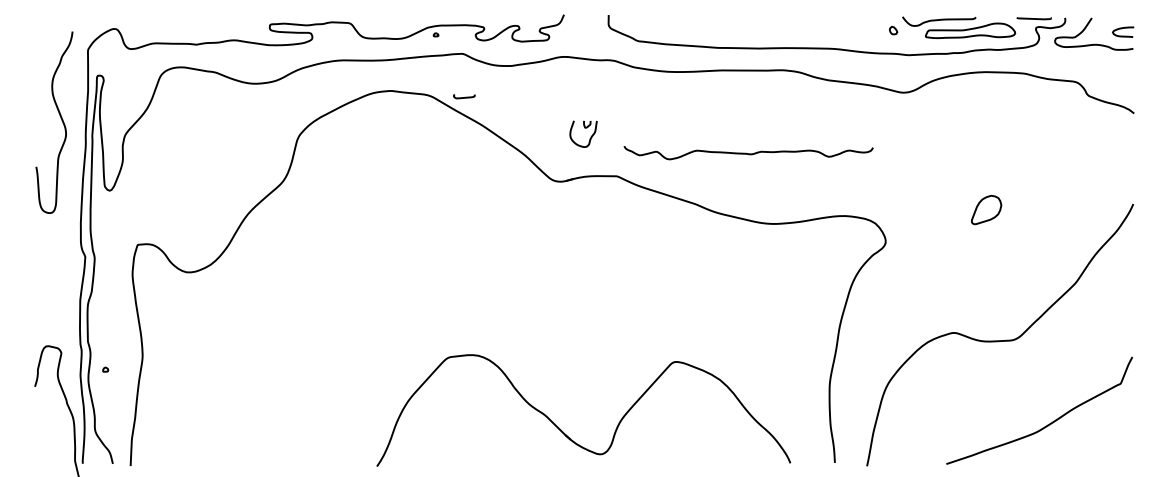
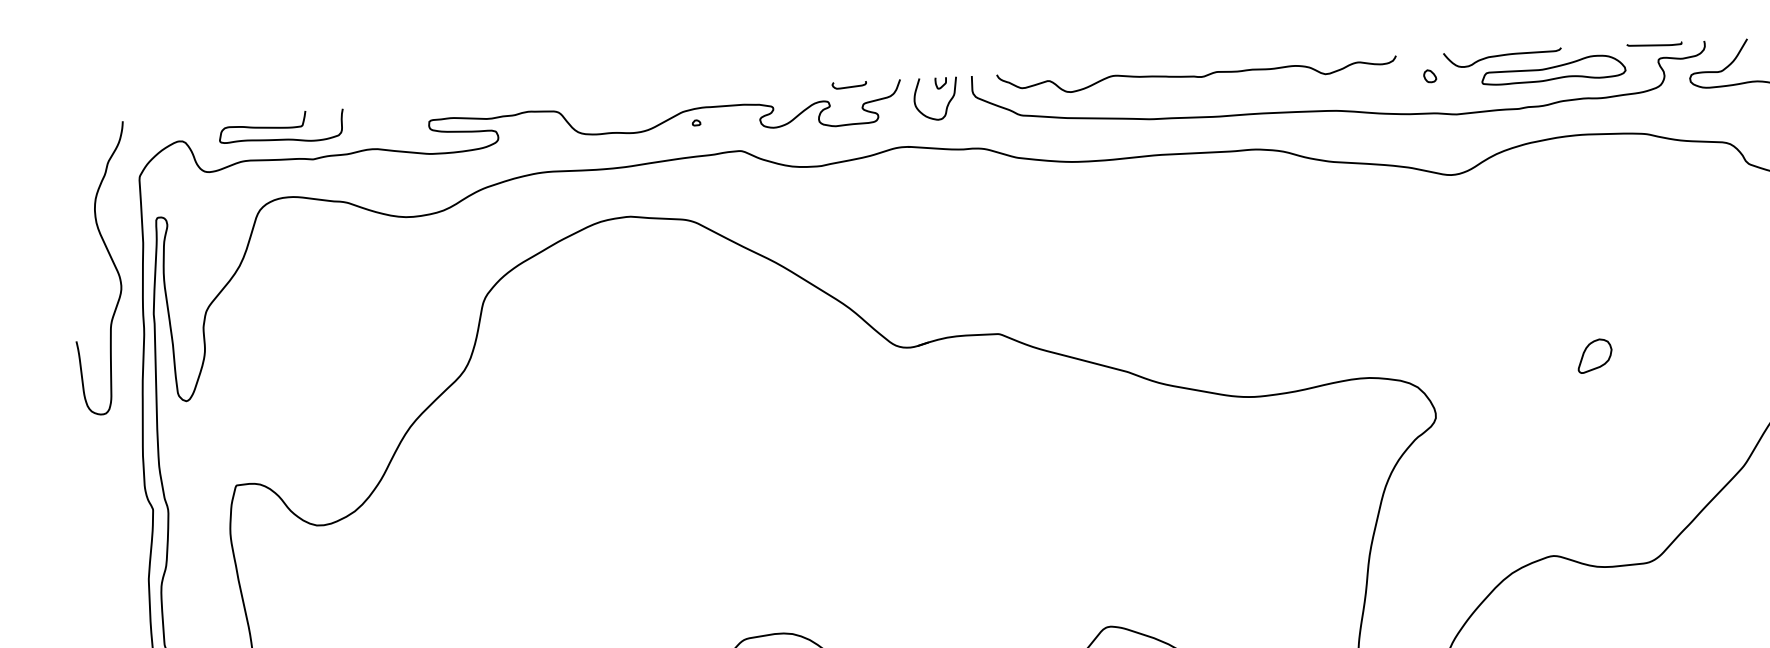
curve: (177, 23) -> (280, 127), added
curve: (465, 96) -> (851, 84), moved
curve: (60, 118) -> (111, 261), moved
part: (583, 133) -> (935, 98), moved
curve: (748, 153) -> (1196, 75), moved
part: (986, 209) -> (1594, 355), size x0.71

